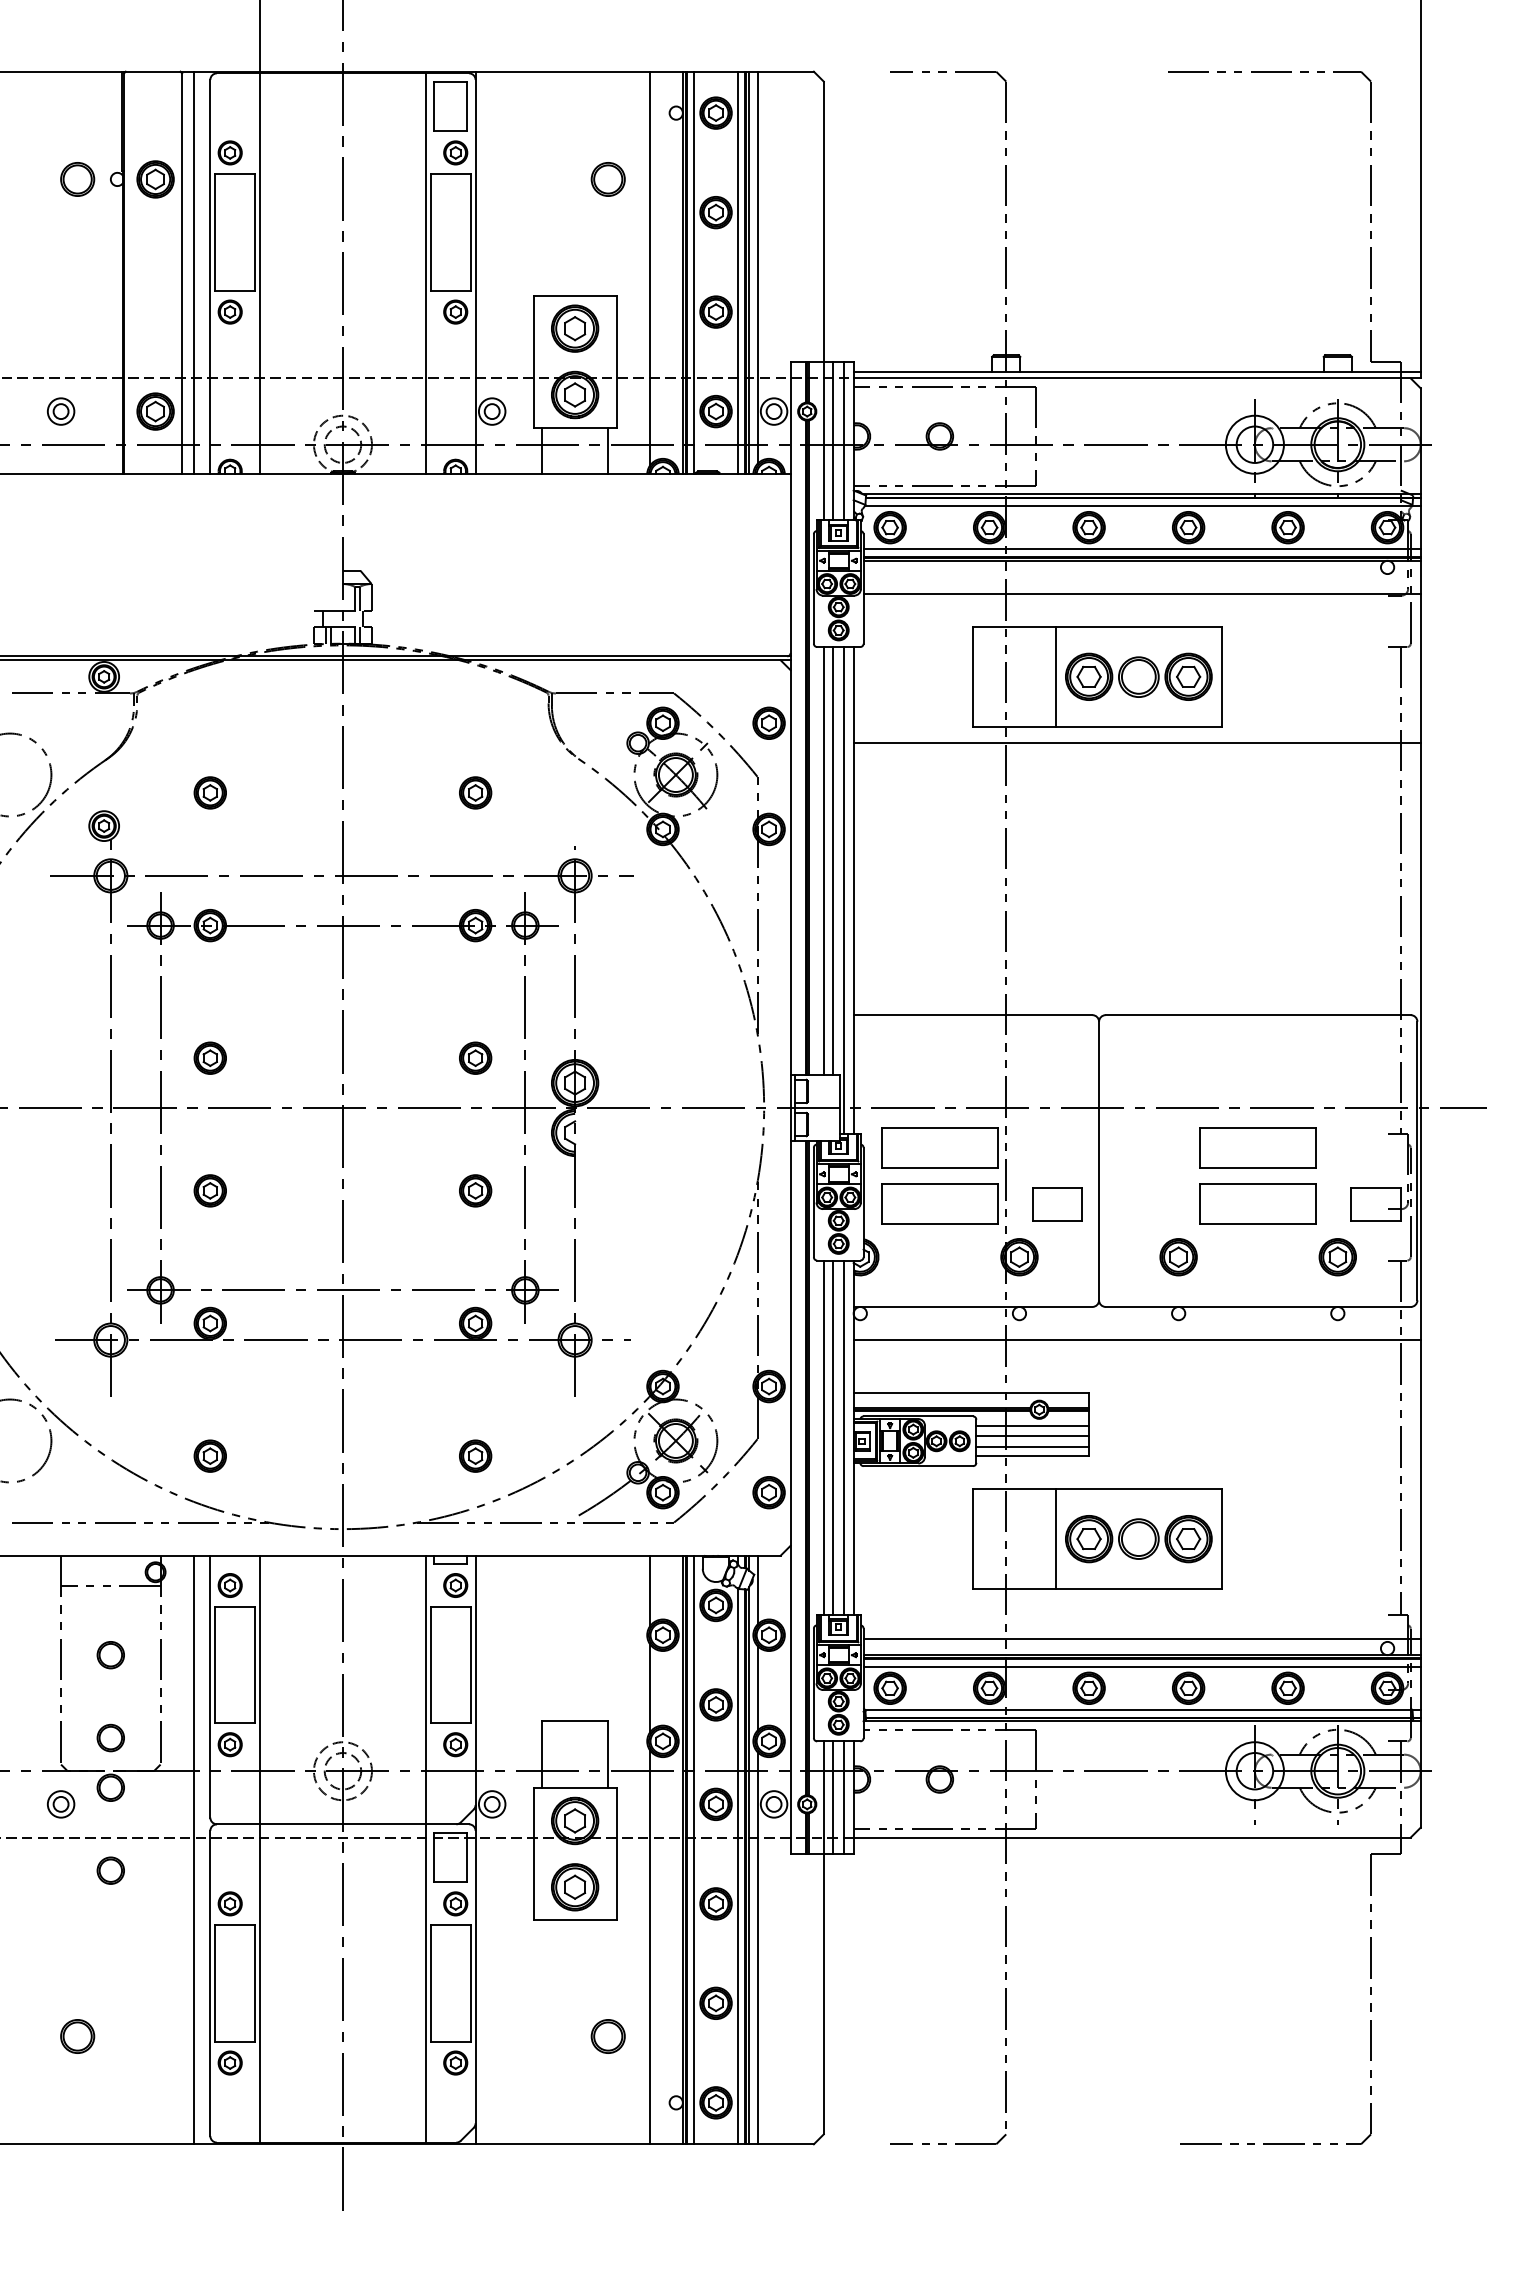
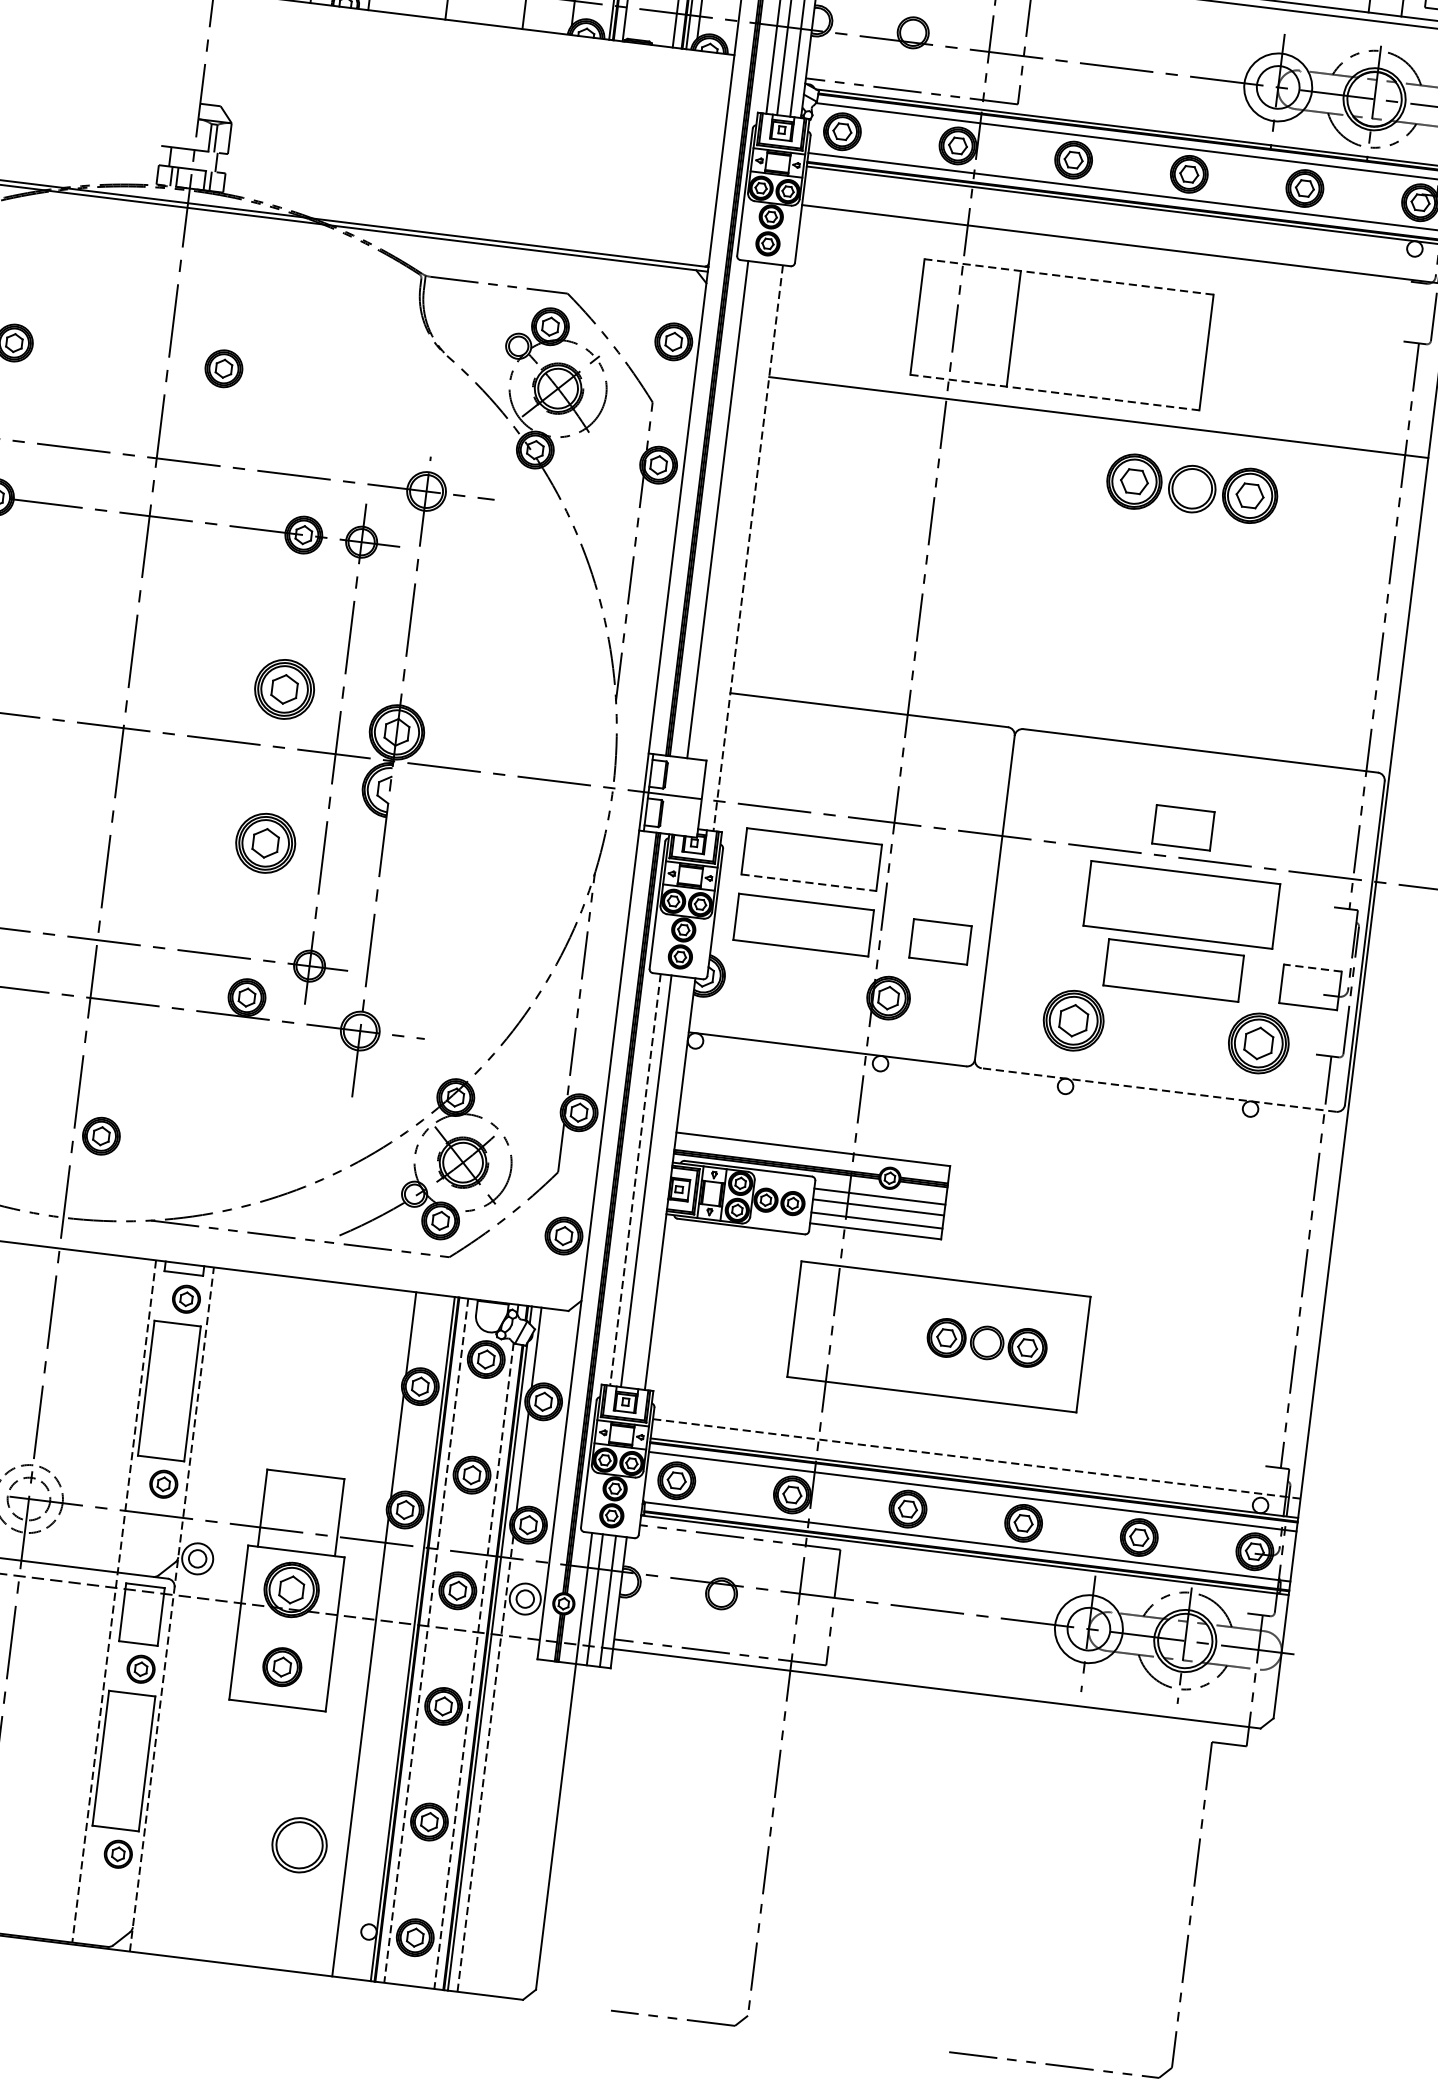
line: (1096, 627) -> (1067, 277), solid -> dashed
part: (1138, 676) -> (1191, 488), moved
line: (1097, 726) -> (1055, 392), solid -> dashed
part: (475, 792) -> (223, 368), moved
line: (833, 860) -> (729, 510), removed
line: (844, 890) -> (737, 546), removed
line: (853, 890) -> (748, 548), solid -> dashed
part: (475, 1057) -> (284, 688), size x1.6
part: (1251, 1082) -> (1183, 828), added
part: (1257, 1147) -> (1180, 904), size x1.4
line: (940, 1167) -> (809, 882), solid -> dashed
line: (1375, 1187) -> (1312, 967), solid -> dashed
part: (475, 1190) -> (265, 842), size x1.6
part: (1178, 1257) -> (1073, 1021), size x1.4
part: (1337, 1257) -> (1258, 1043), size x1.4
line: (1258, 1306) -> (1159, 1089), solid -> dashed
line: (1136, 1340) -> (1012, 1111), removed
line: (844, 1437) -> (659, 1182), removed
line: (823, 1438) -> (634, 1180), solid -> dashed
part: (475, 1455) -> (101, 1135), moved
line: (1055, 1538) -> (890, 1330), removed
part: (1138, 1539) -> (986, 1343), size x0.7
line: (1142, 1638) -> (977, 1458), solid -> dashed
line: (425, 1849) -> (113, 1601), solid -> dashed
line: (475, 1849) -> (171, 1608), solid -> dashed
line: (694, 1850) -> (426, 1641), solid -> dashed
line: (737, 1866) -> (473, 1666), solid -> dashed
part: (575, 1887) -> (282, 1667), size x0.7
line: (757, 1947) -> (485, 1763), solid -> dashed
part: (607, 2036) -> (298, 1845), size x1.4

